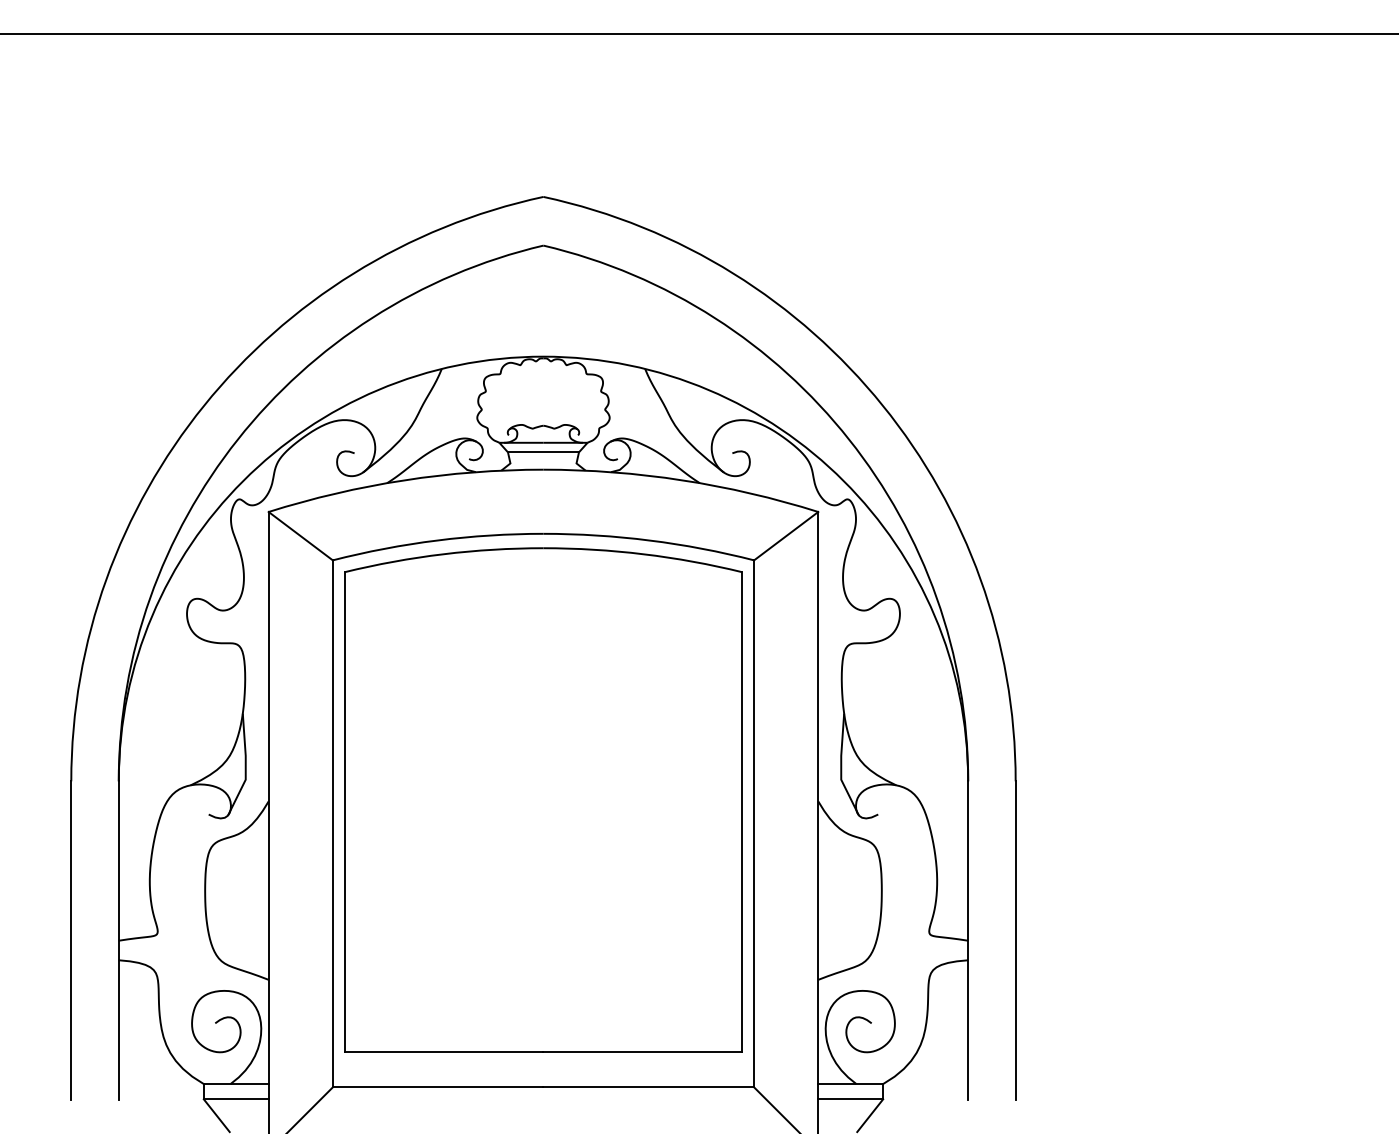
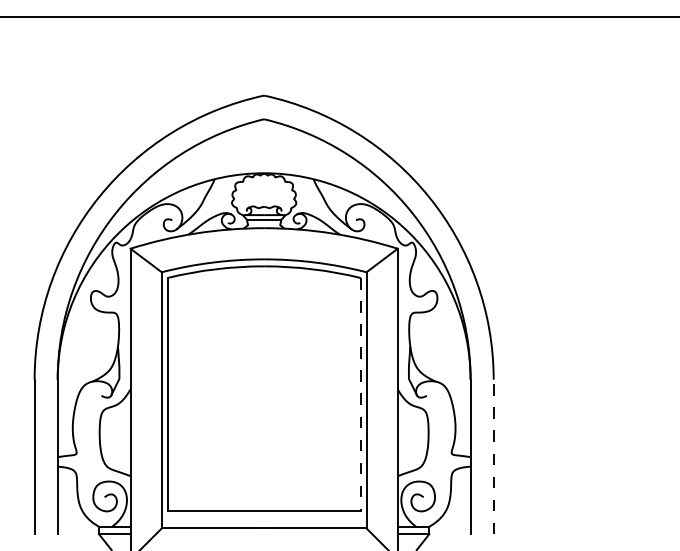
line: (741, 811) -> (360, 394), solid -> dashed
line: (1015, 939) -> (493, 456), solid -> dashed

